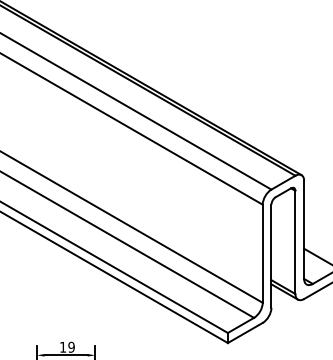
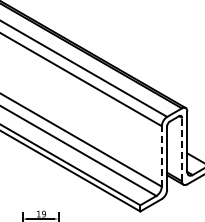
line: (294, 242) -> (181, 149), solid -> dashed
line: (262, 252) -> (161, 155), solid -> dashed

